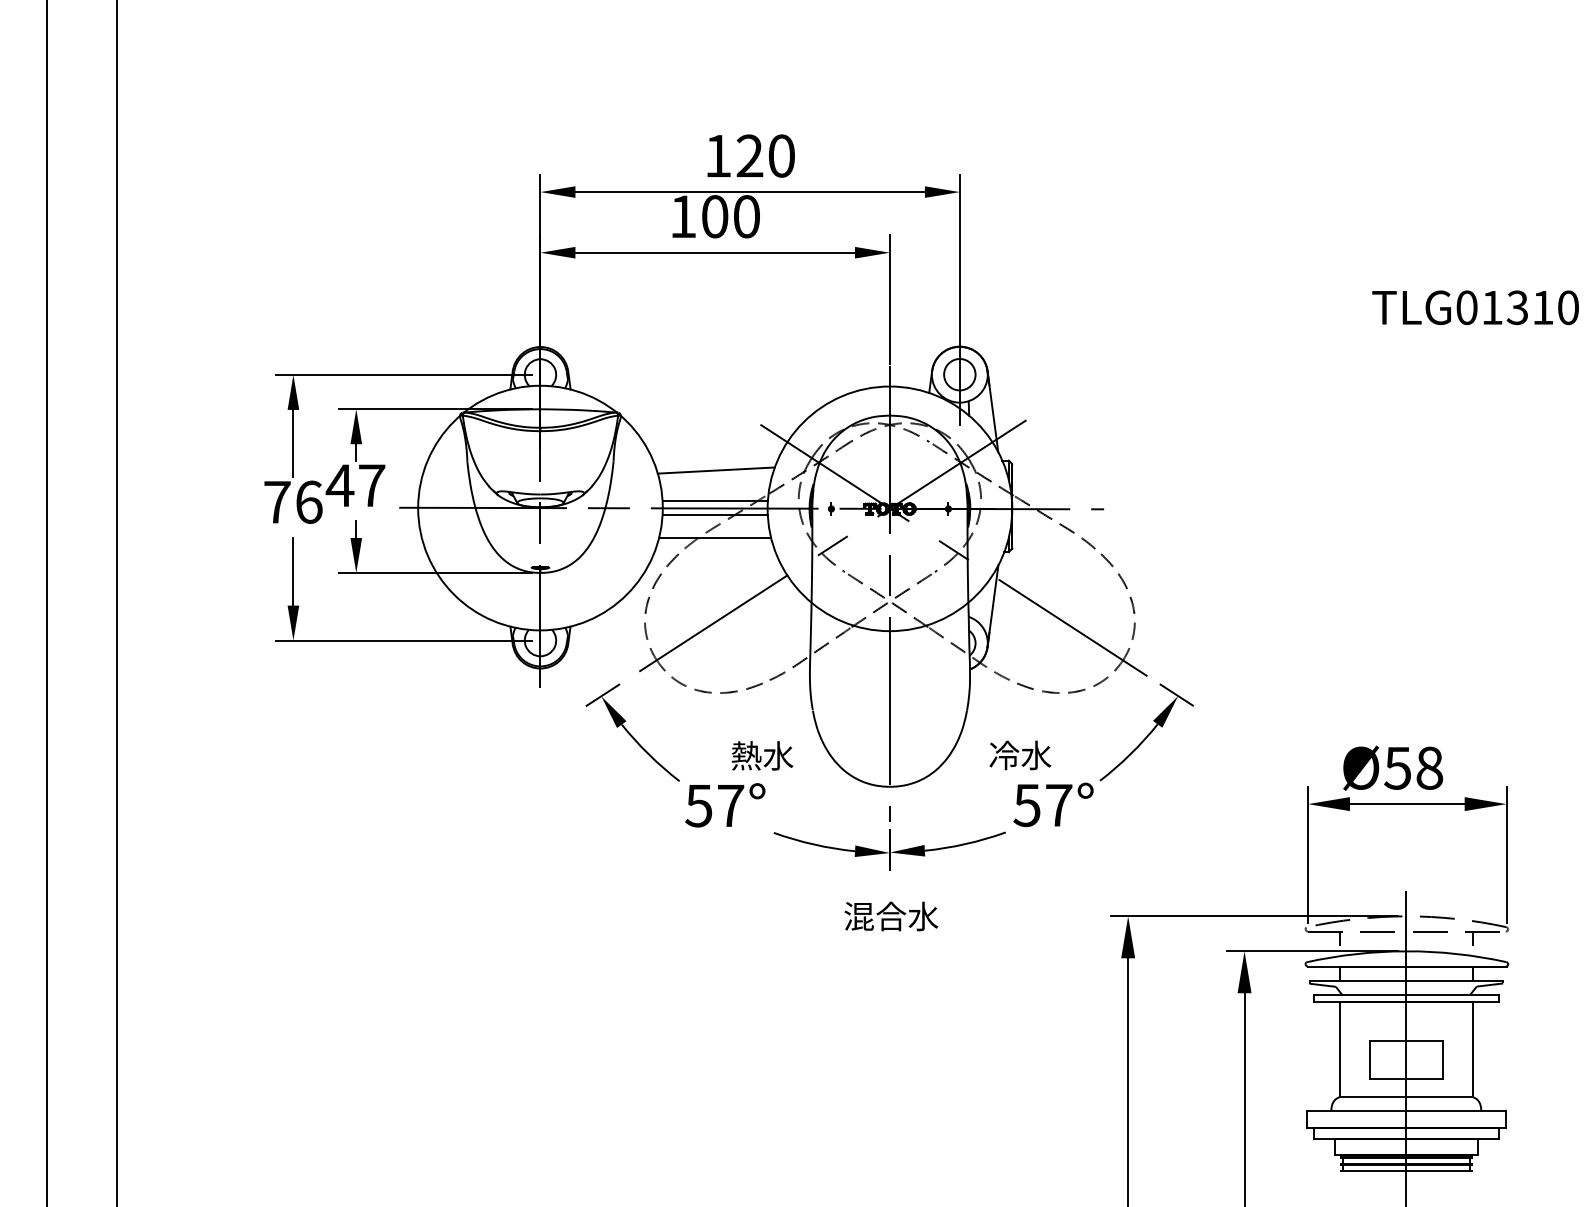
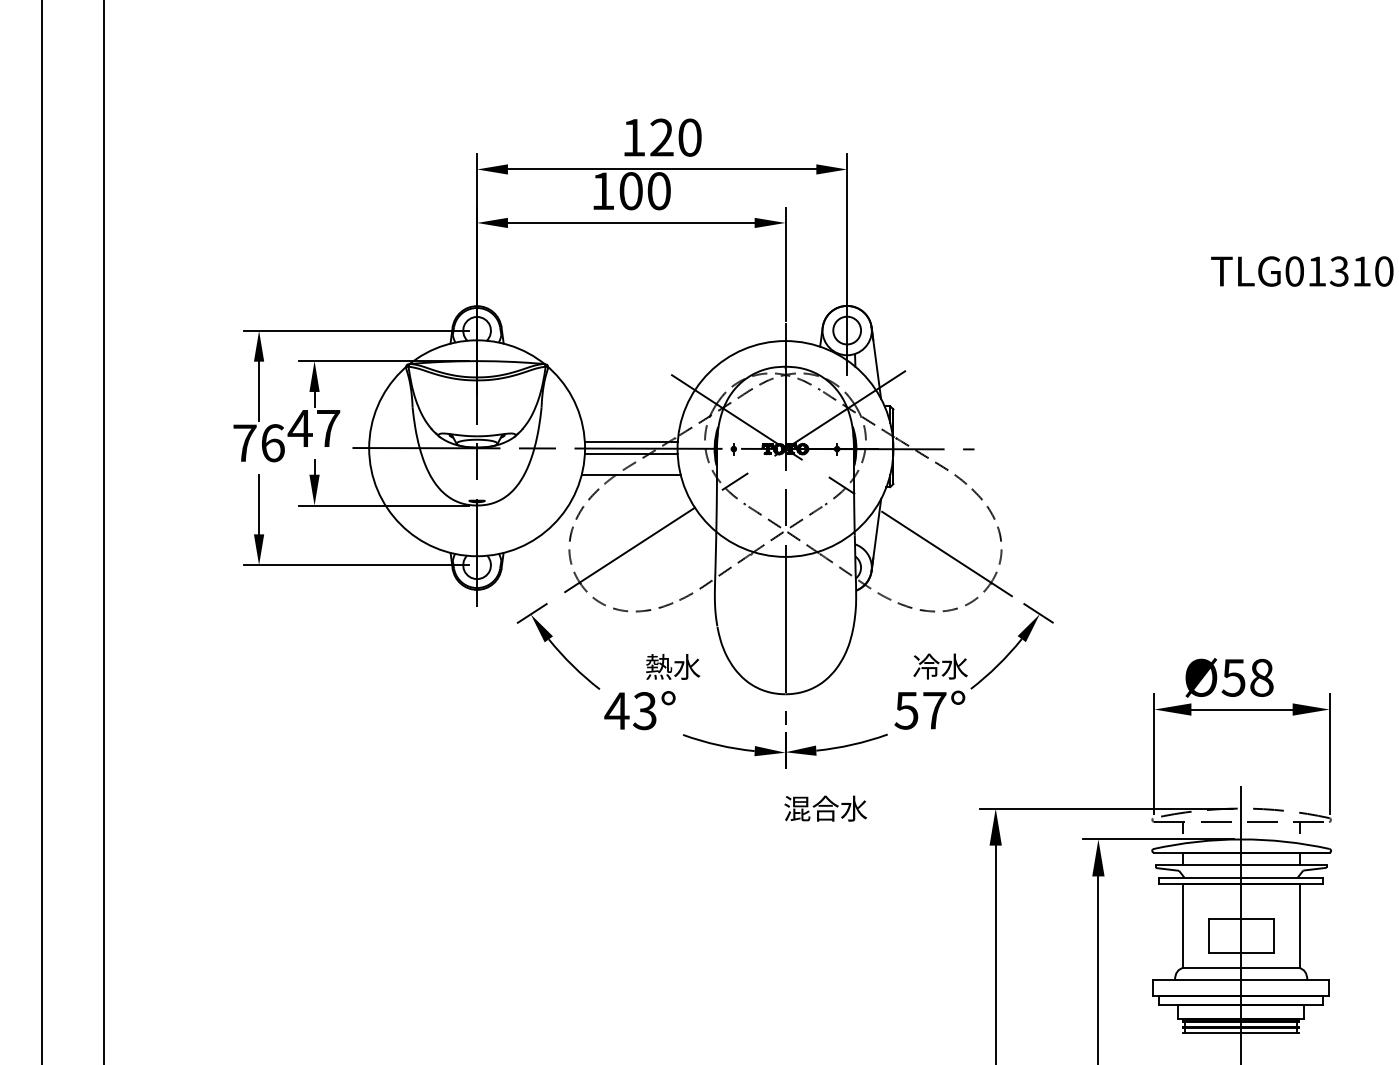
line: (715, 469) -> (631, 414), removed
text: (1020, 755) -> (940, 666), moved
text: (714, 806) -> (630, 711), 57° -> 43°
text: (891, 916) -> (825, 808), moved

